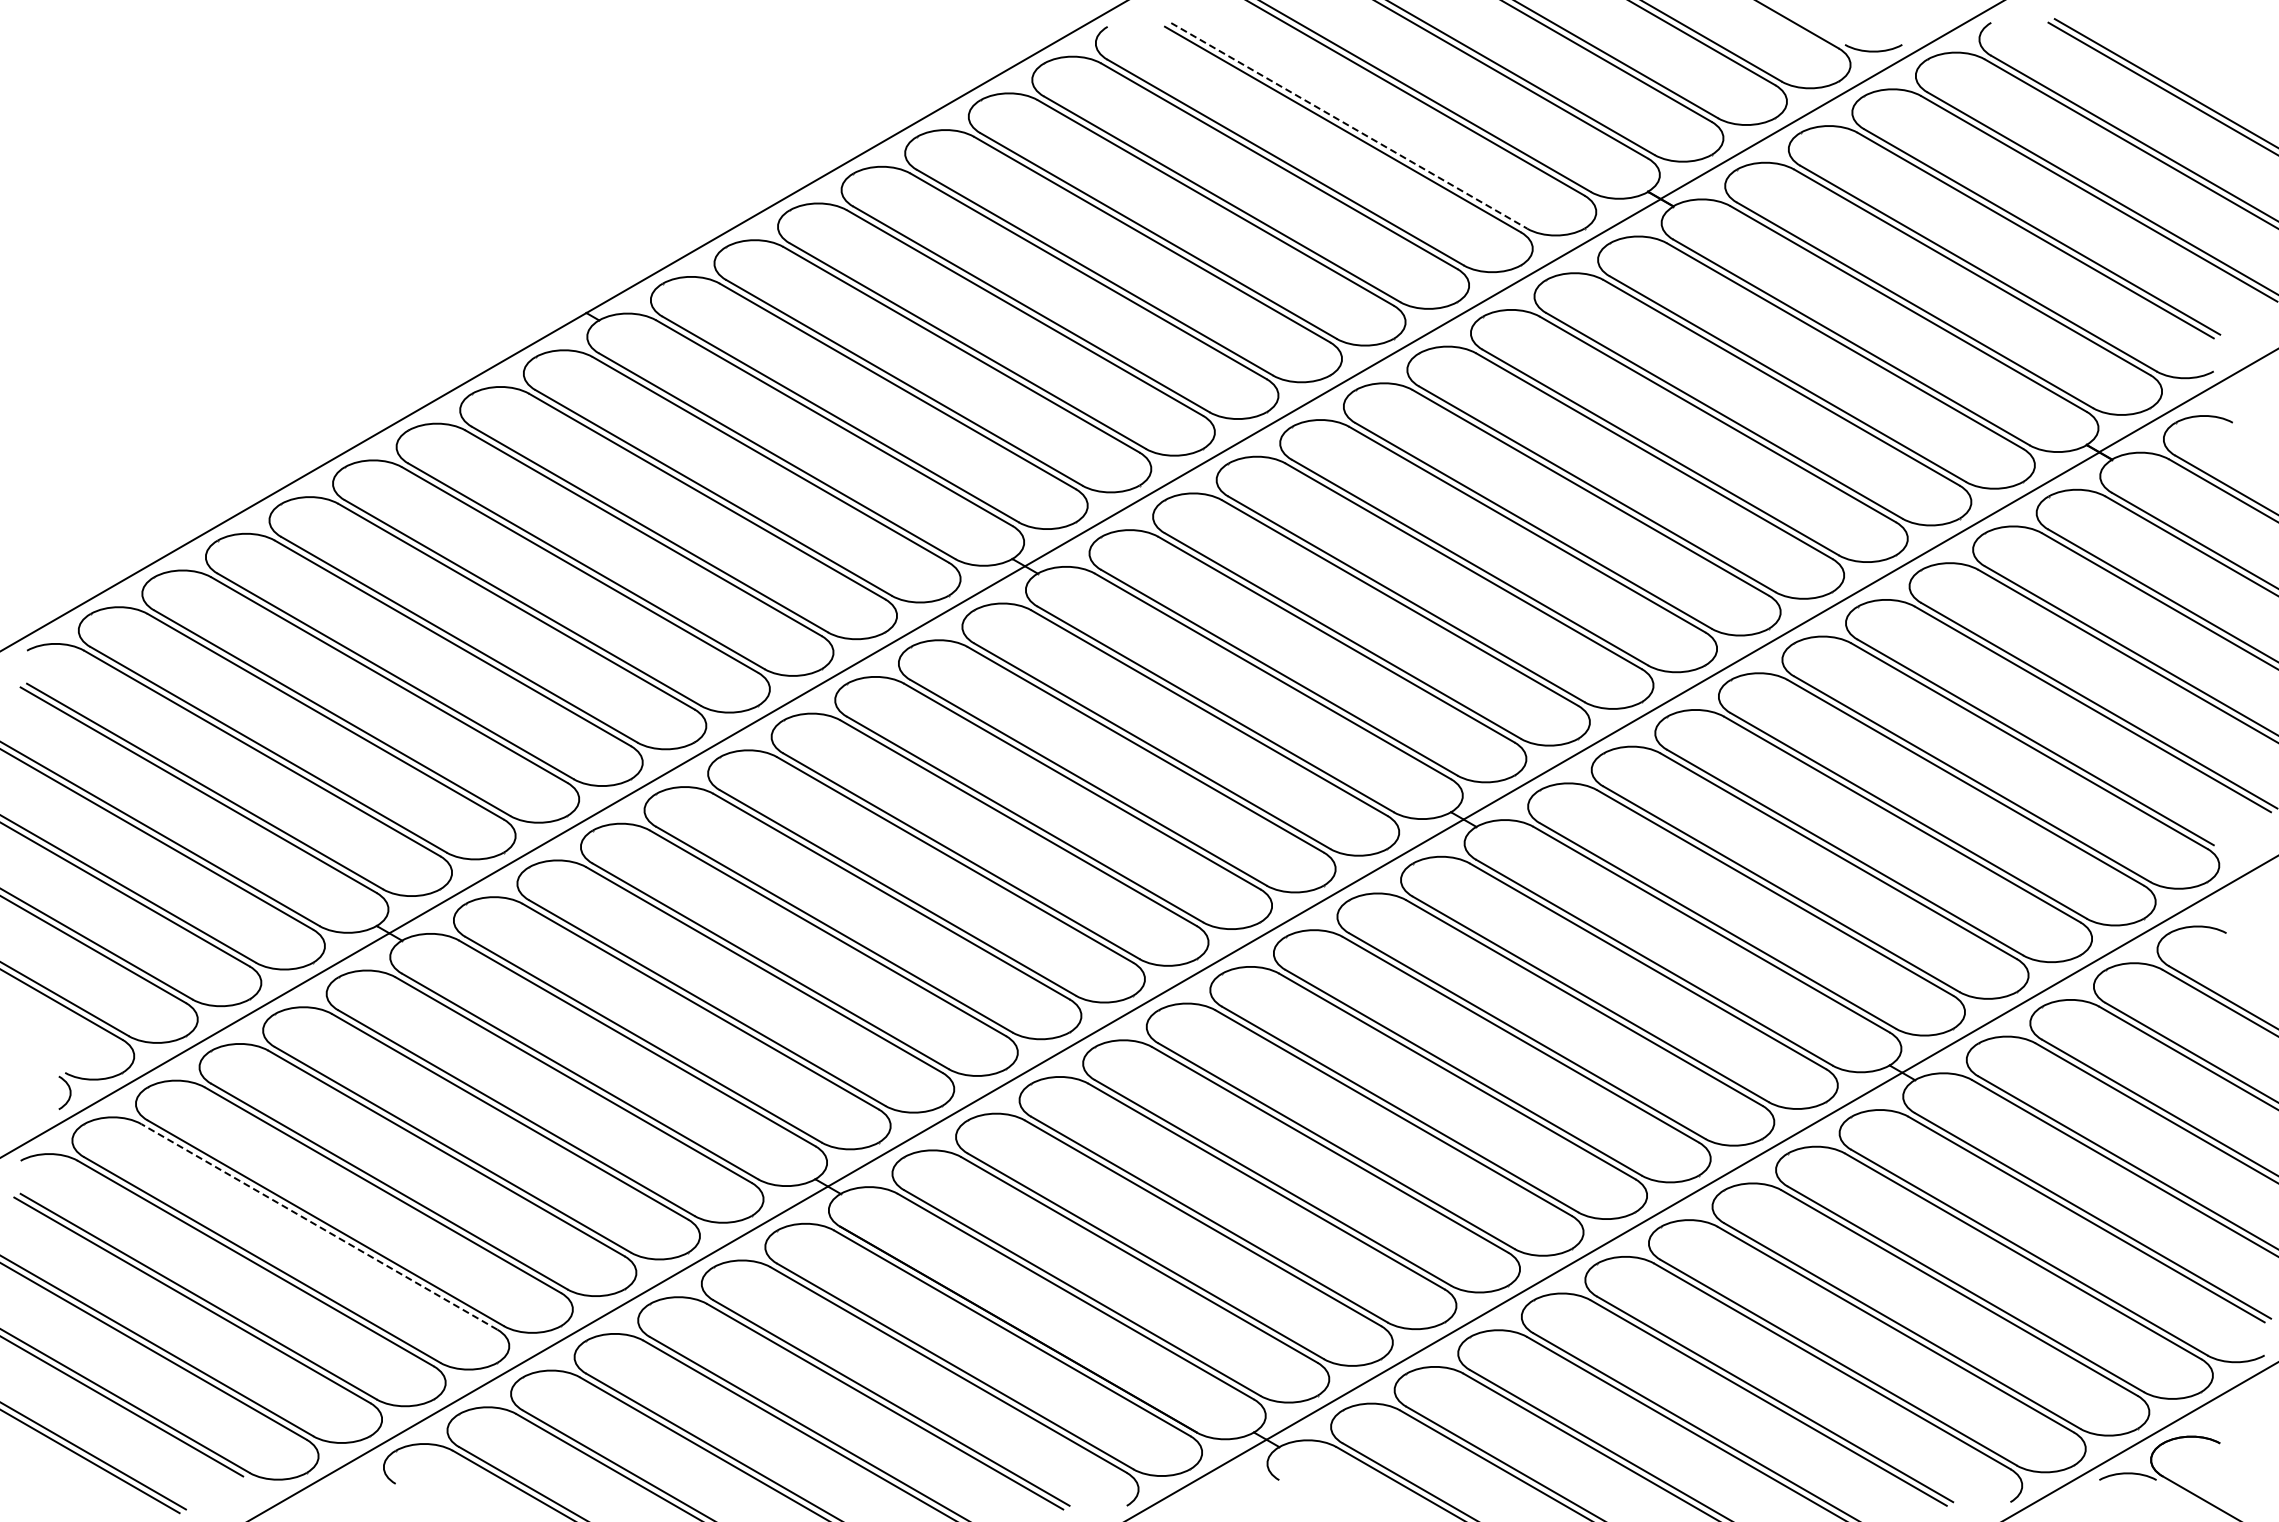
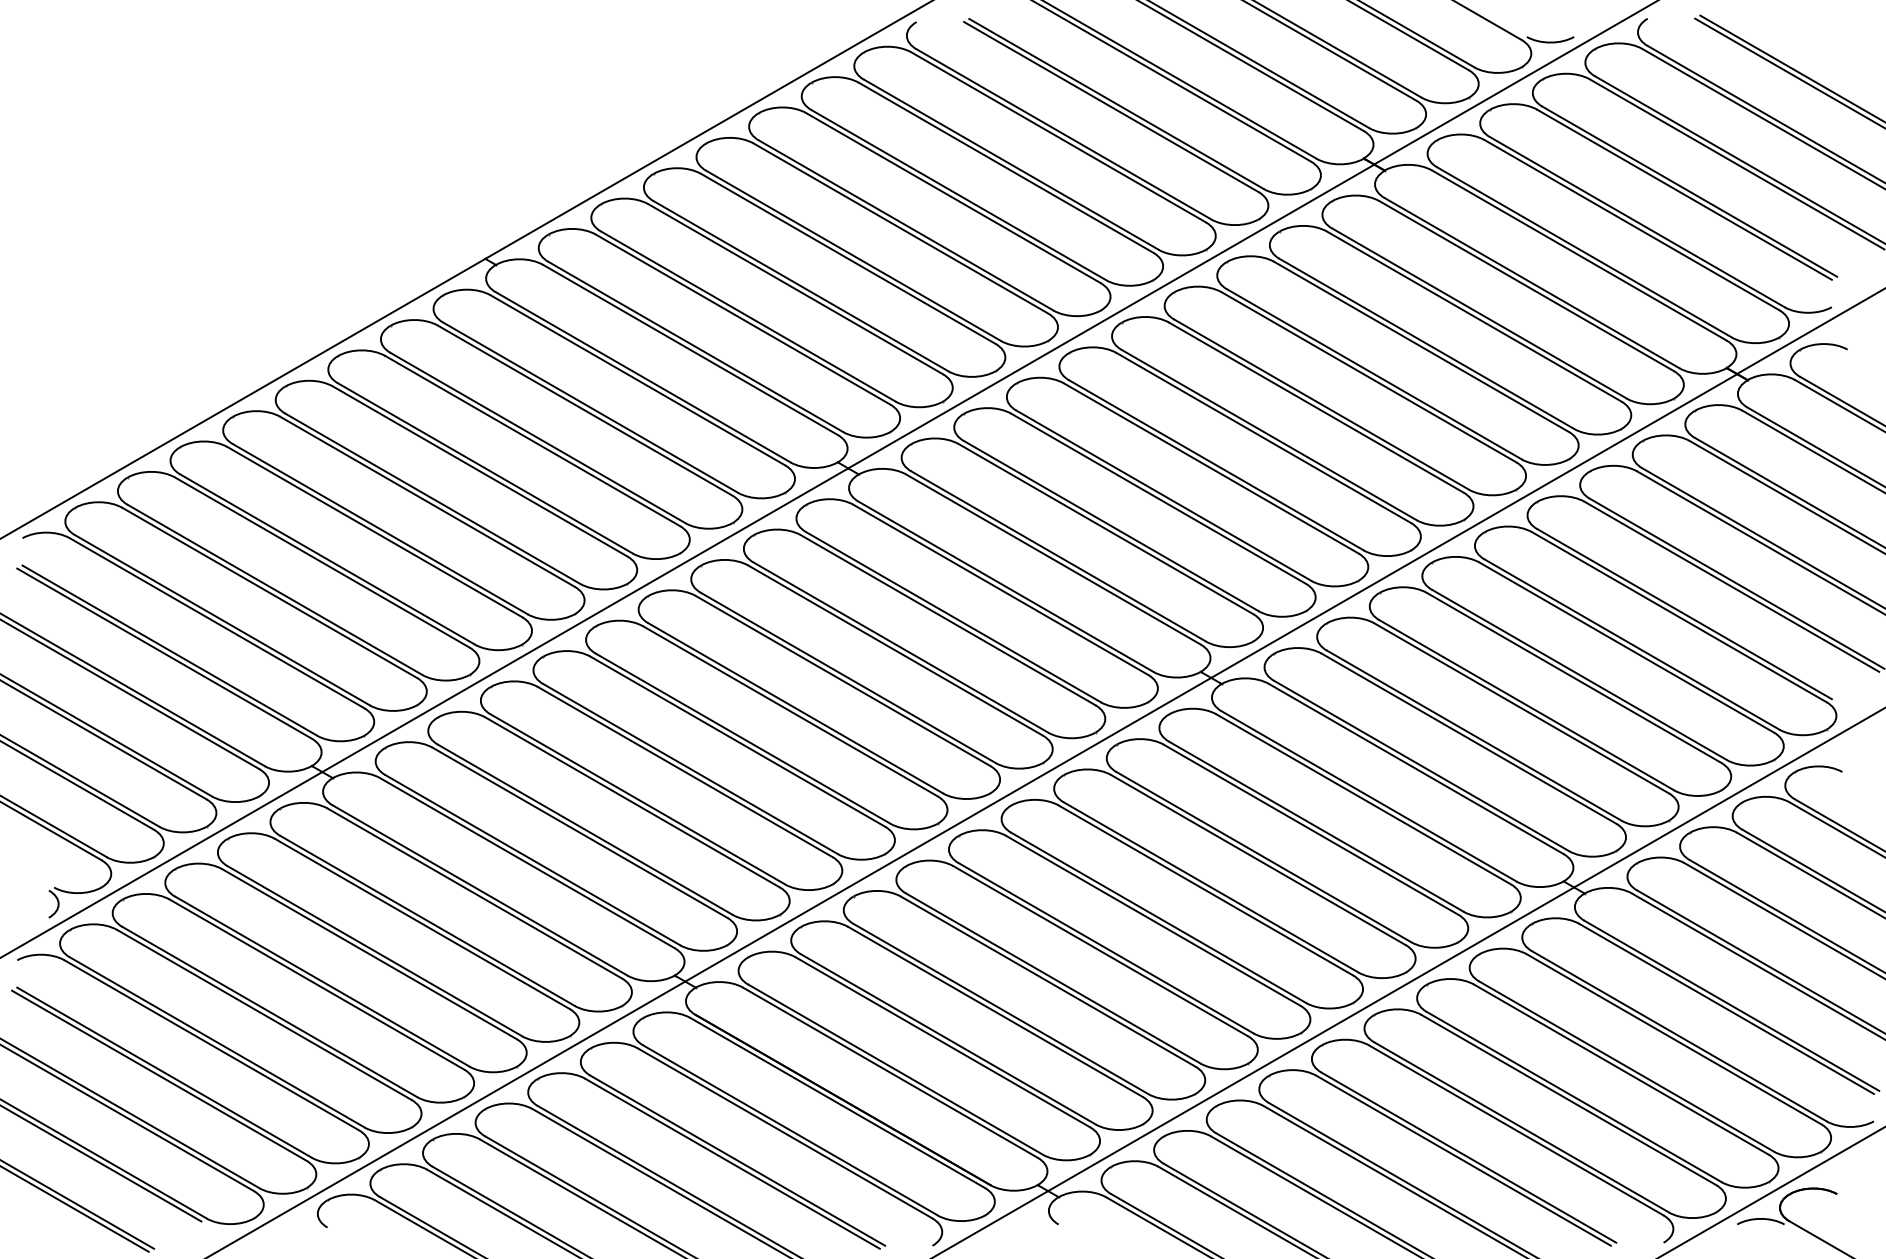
line: (1349, 125) -> (1116, 103), dashed -> solid
line: (319, 1226) -> (264, 1014), dashed -> solid

